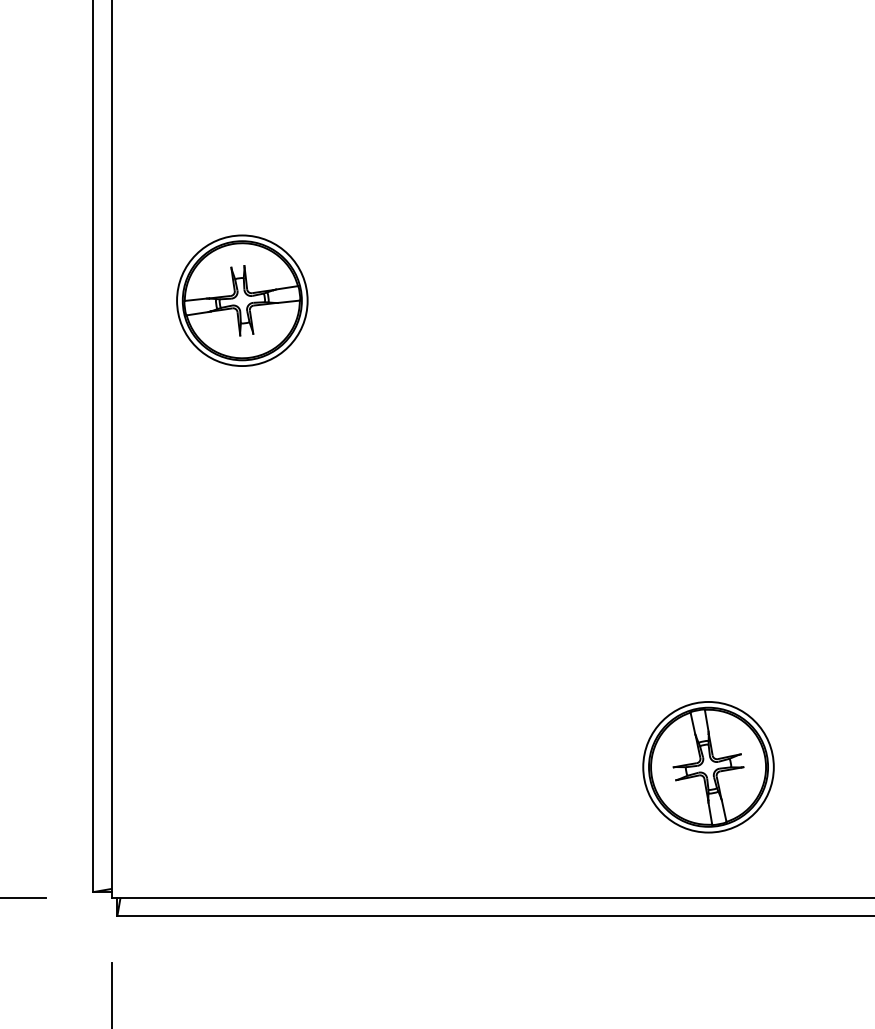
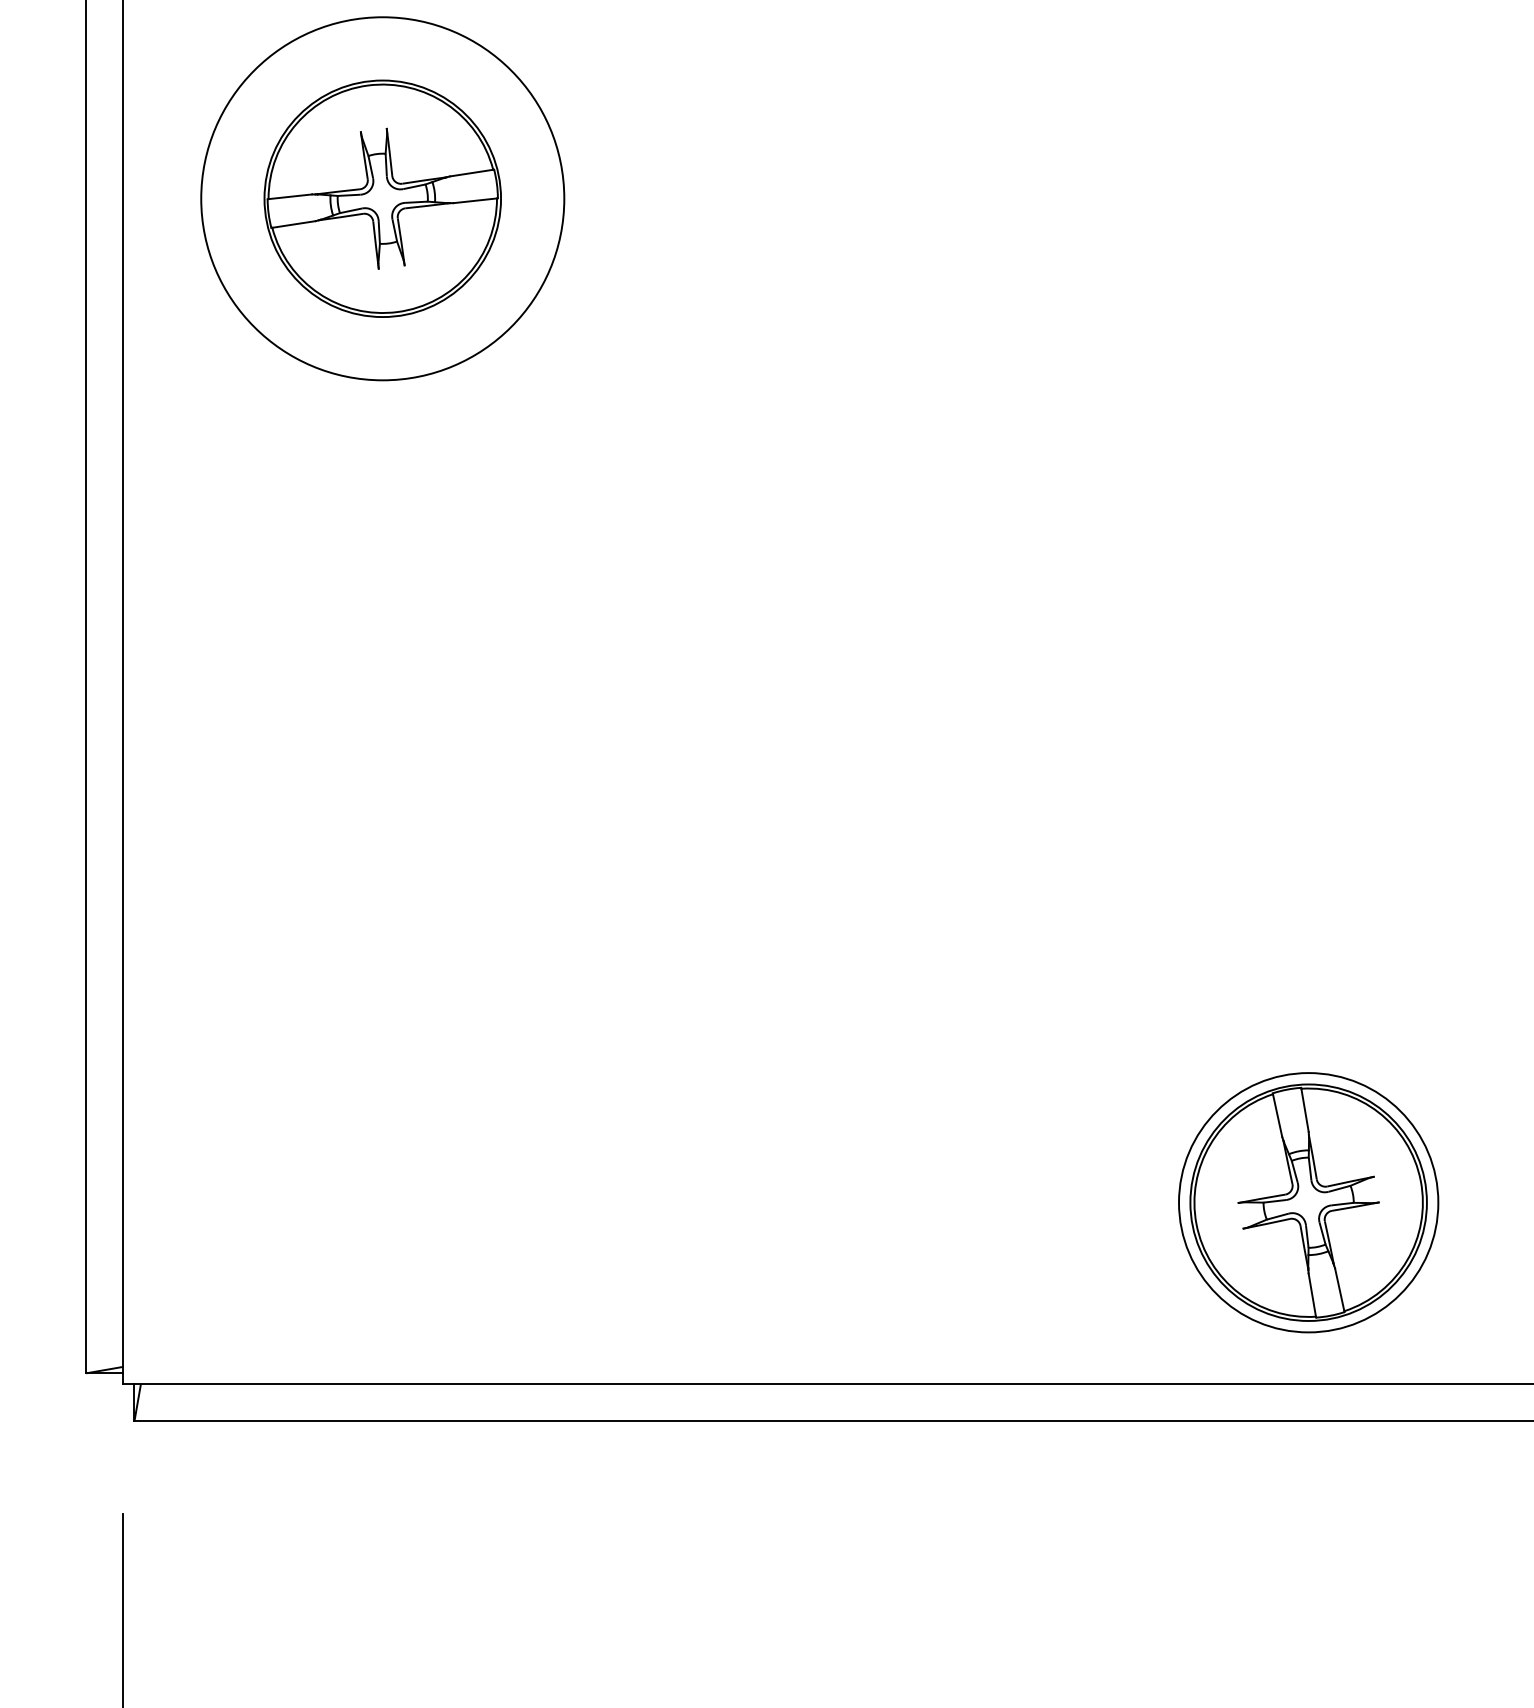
circle: (242, 300) -> (383, 198), size x1.4
part: (708, 767) -> (1308, 1203), moved

